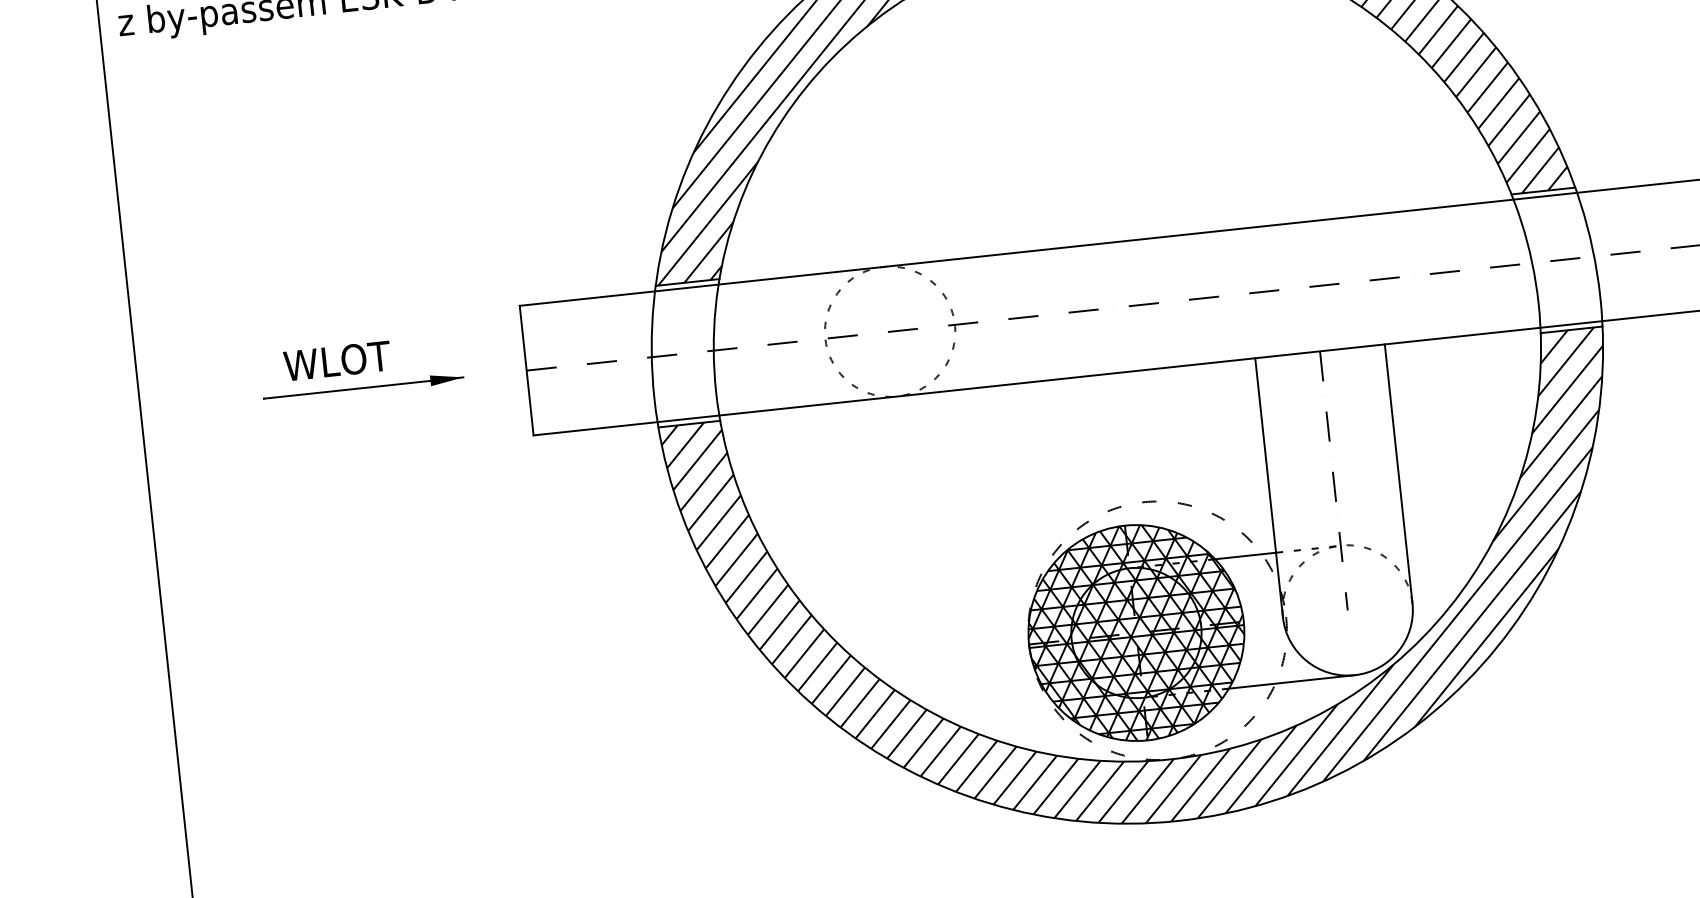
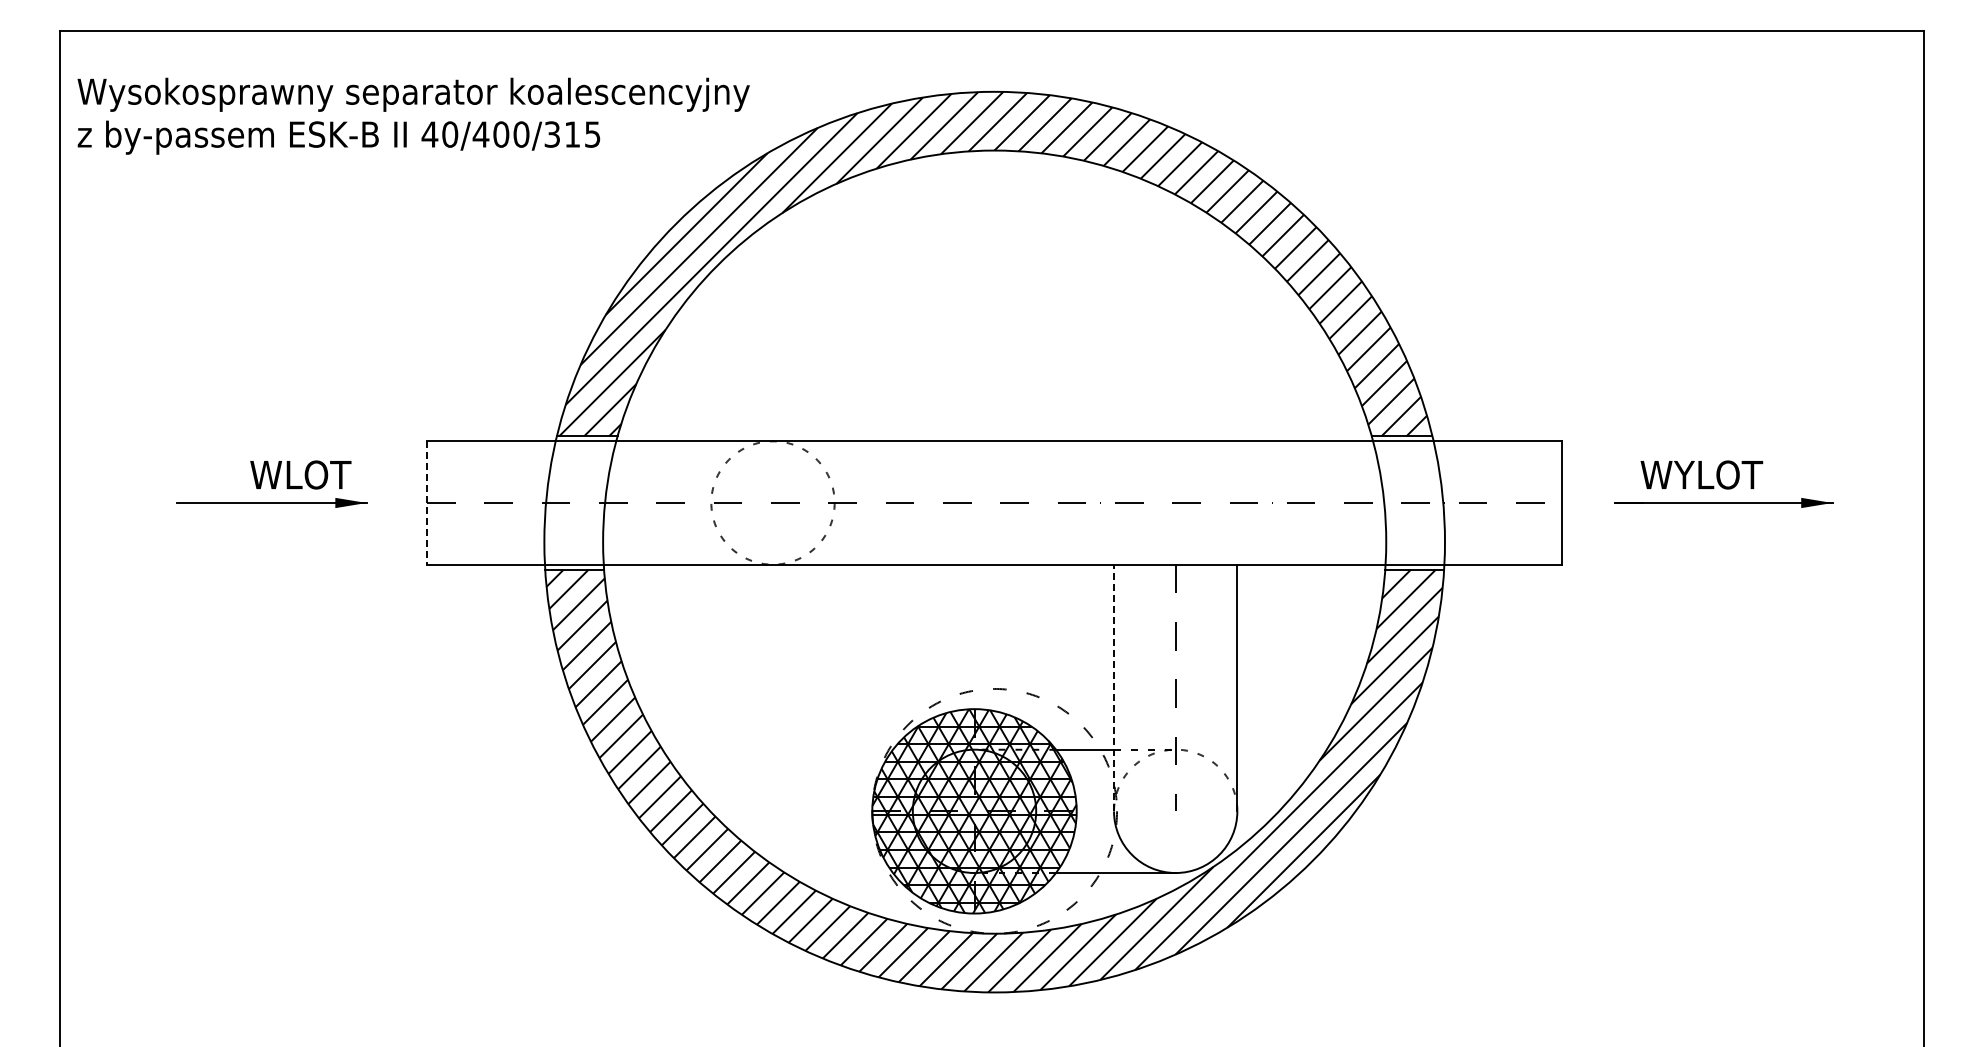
text: (337, 360) -> (300, 474), moved
line: (526, 370) -> (426, 502), solid -> dashed
line: (1269, 487) -> (1114, 687), solid -> dashed

